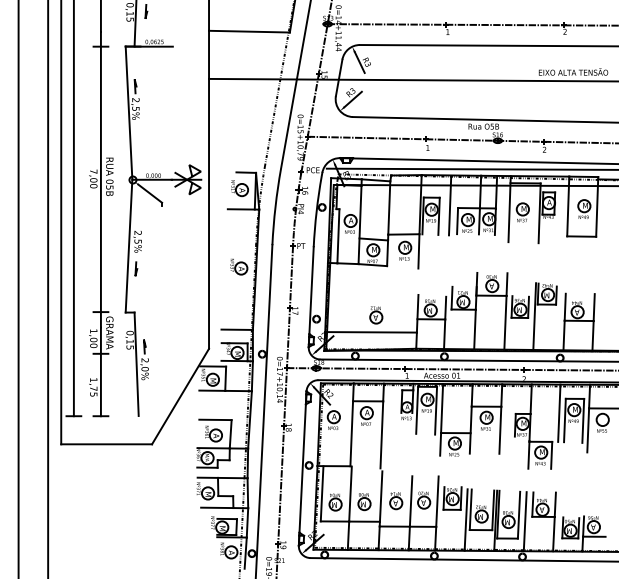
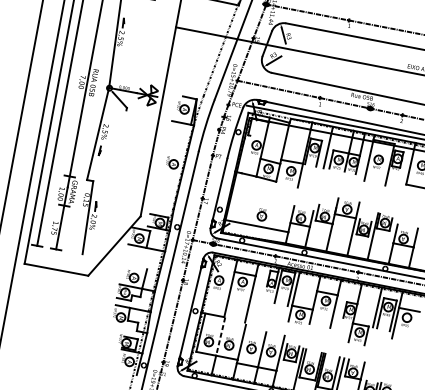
line: (338, 236) -> (246, 154), removed
line: (236, 329) -> (162, 206), removed
line: (215, 419) -> (135, 266), removed
line: (350, 494) -> (220, 336), solid -> dashed
line: (217, 507) -> (125, 328), removed

